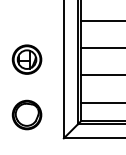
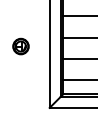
part: (26, 59) -> (20, 46), size x0.7
part: (26, 114) -> (20, 89), removed

